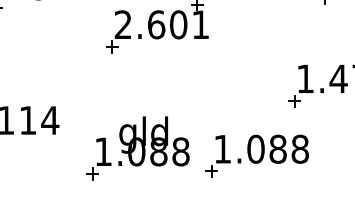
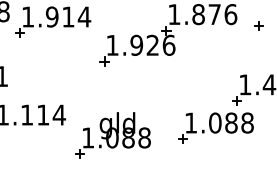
text: (161, 23) -> (140, 44), 2.601 -> 1.926
part: (136, 148) -> (112, 135), moved
part: (256, 155) -> (215, 127), moved

